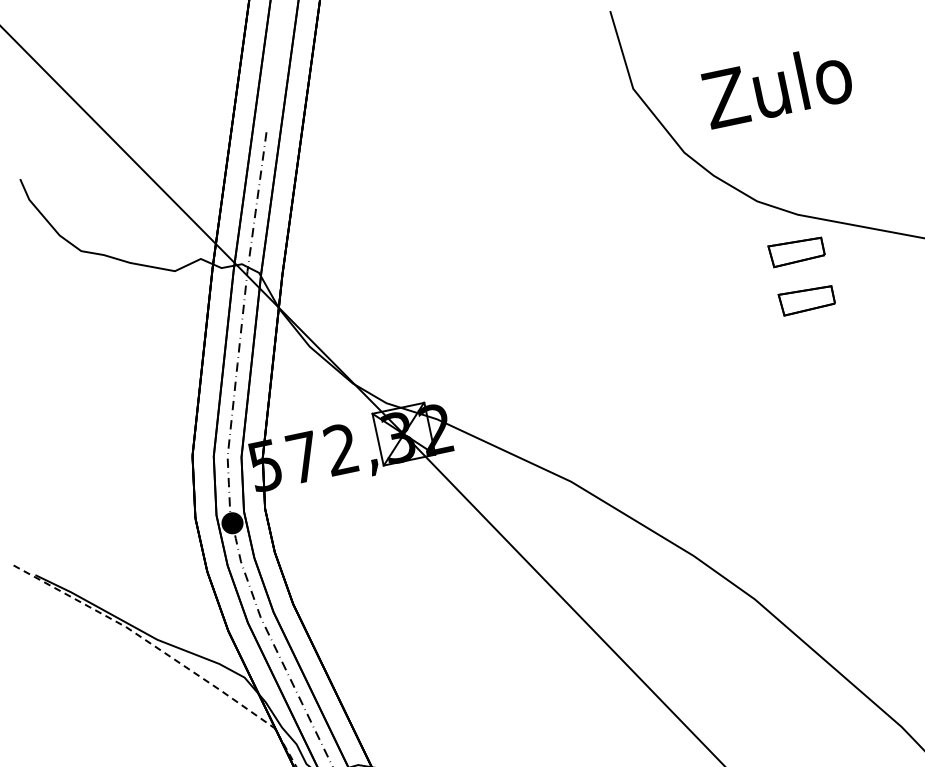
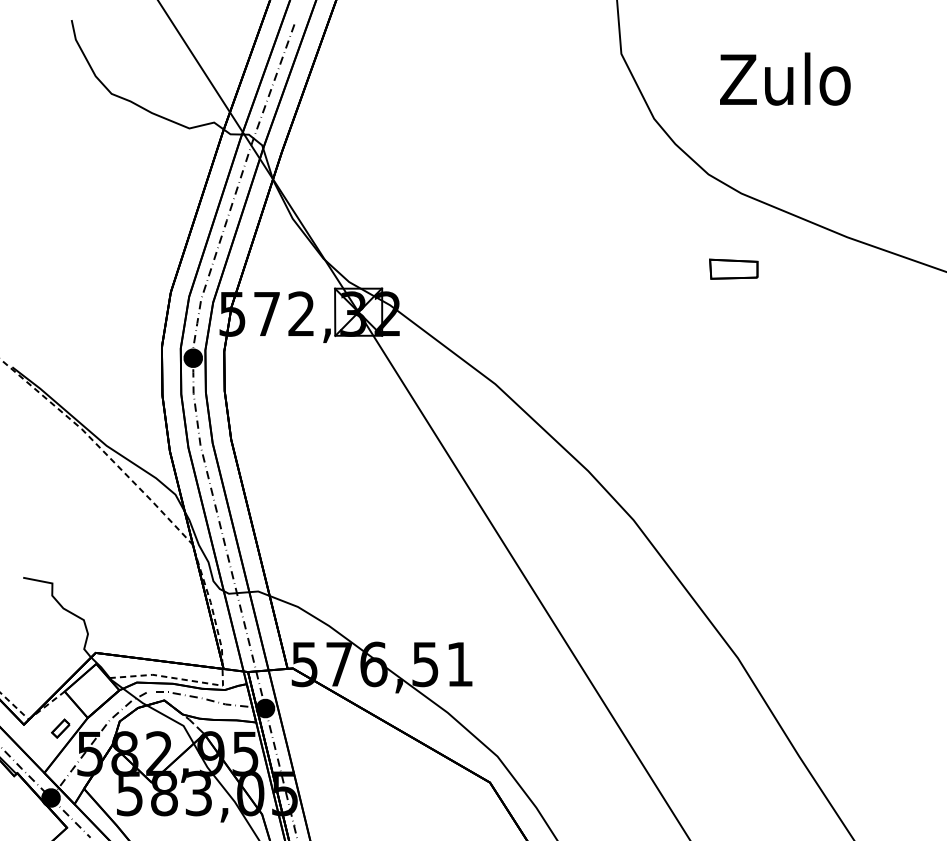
text: (777, 85) -> (785, 78), moved
part: (796, 250) -> (733, 224), removed

